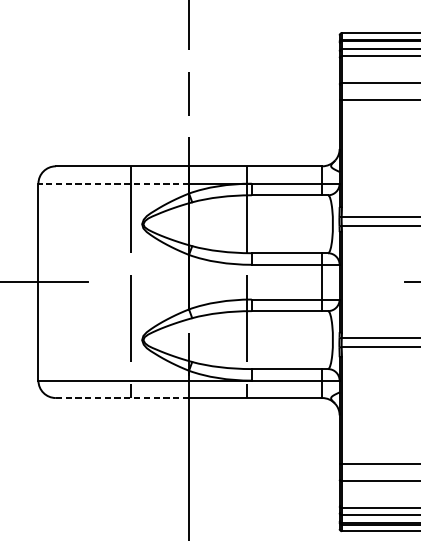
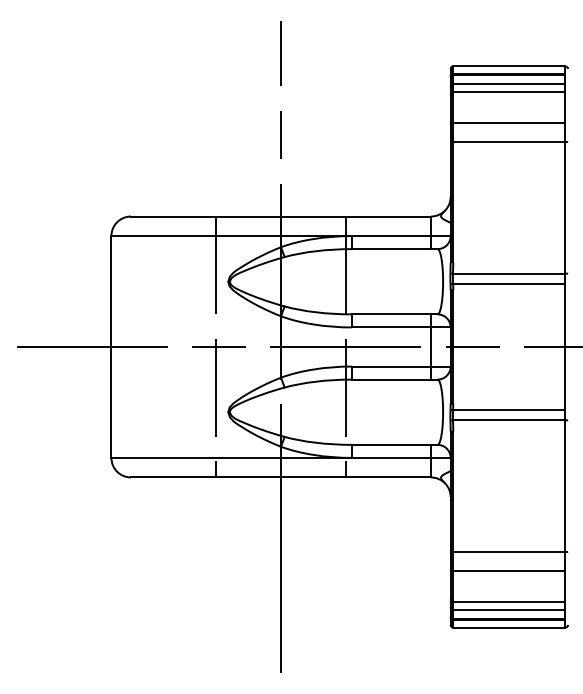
line: (113, 184) -> (196, 236), dashed -> solid
line: (133, 282) -> (218, 347), added
line: (246, 282) -> (345, 347), added
line: (359, 282) -> (472, 347), added
line: (121, 398) -> (205, 477), dashed -> solid

